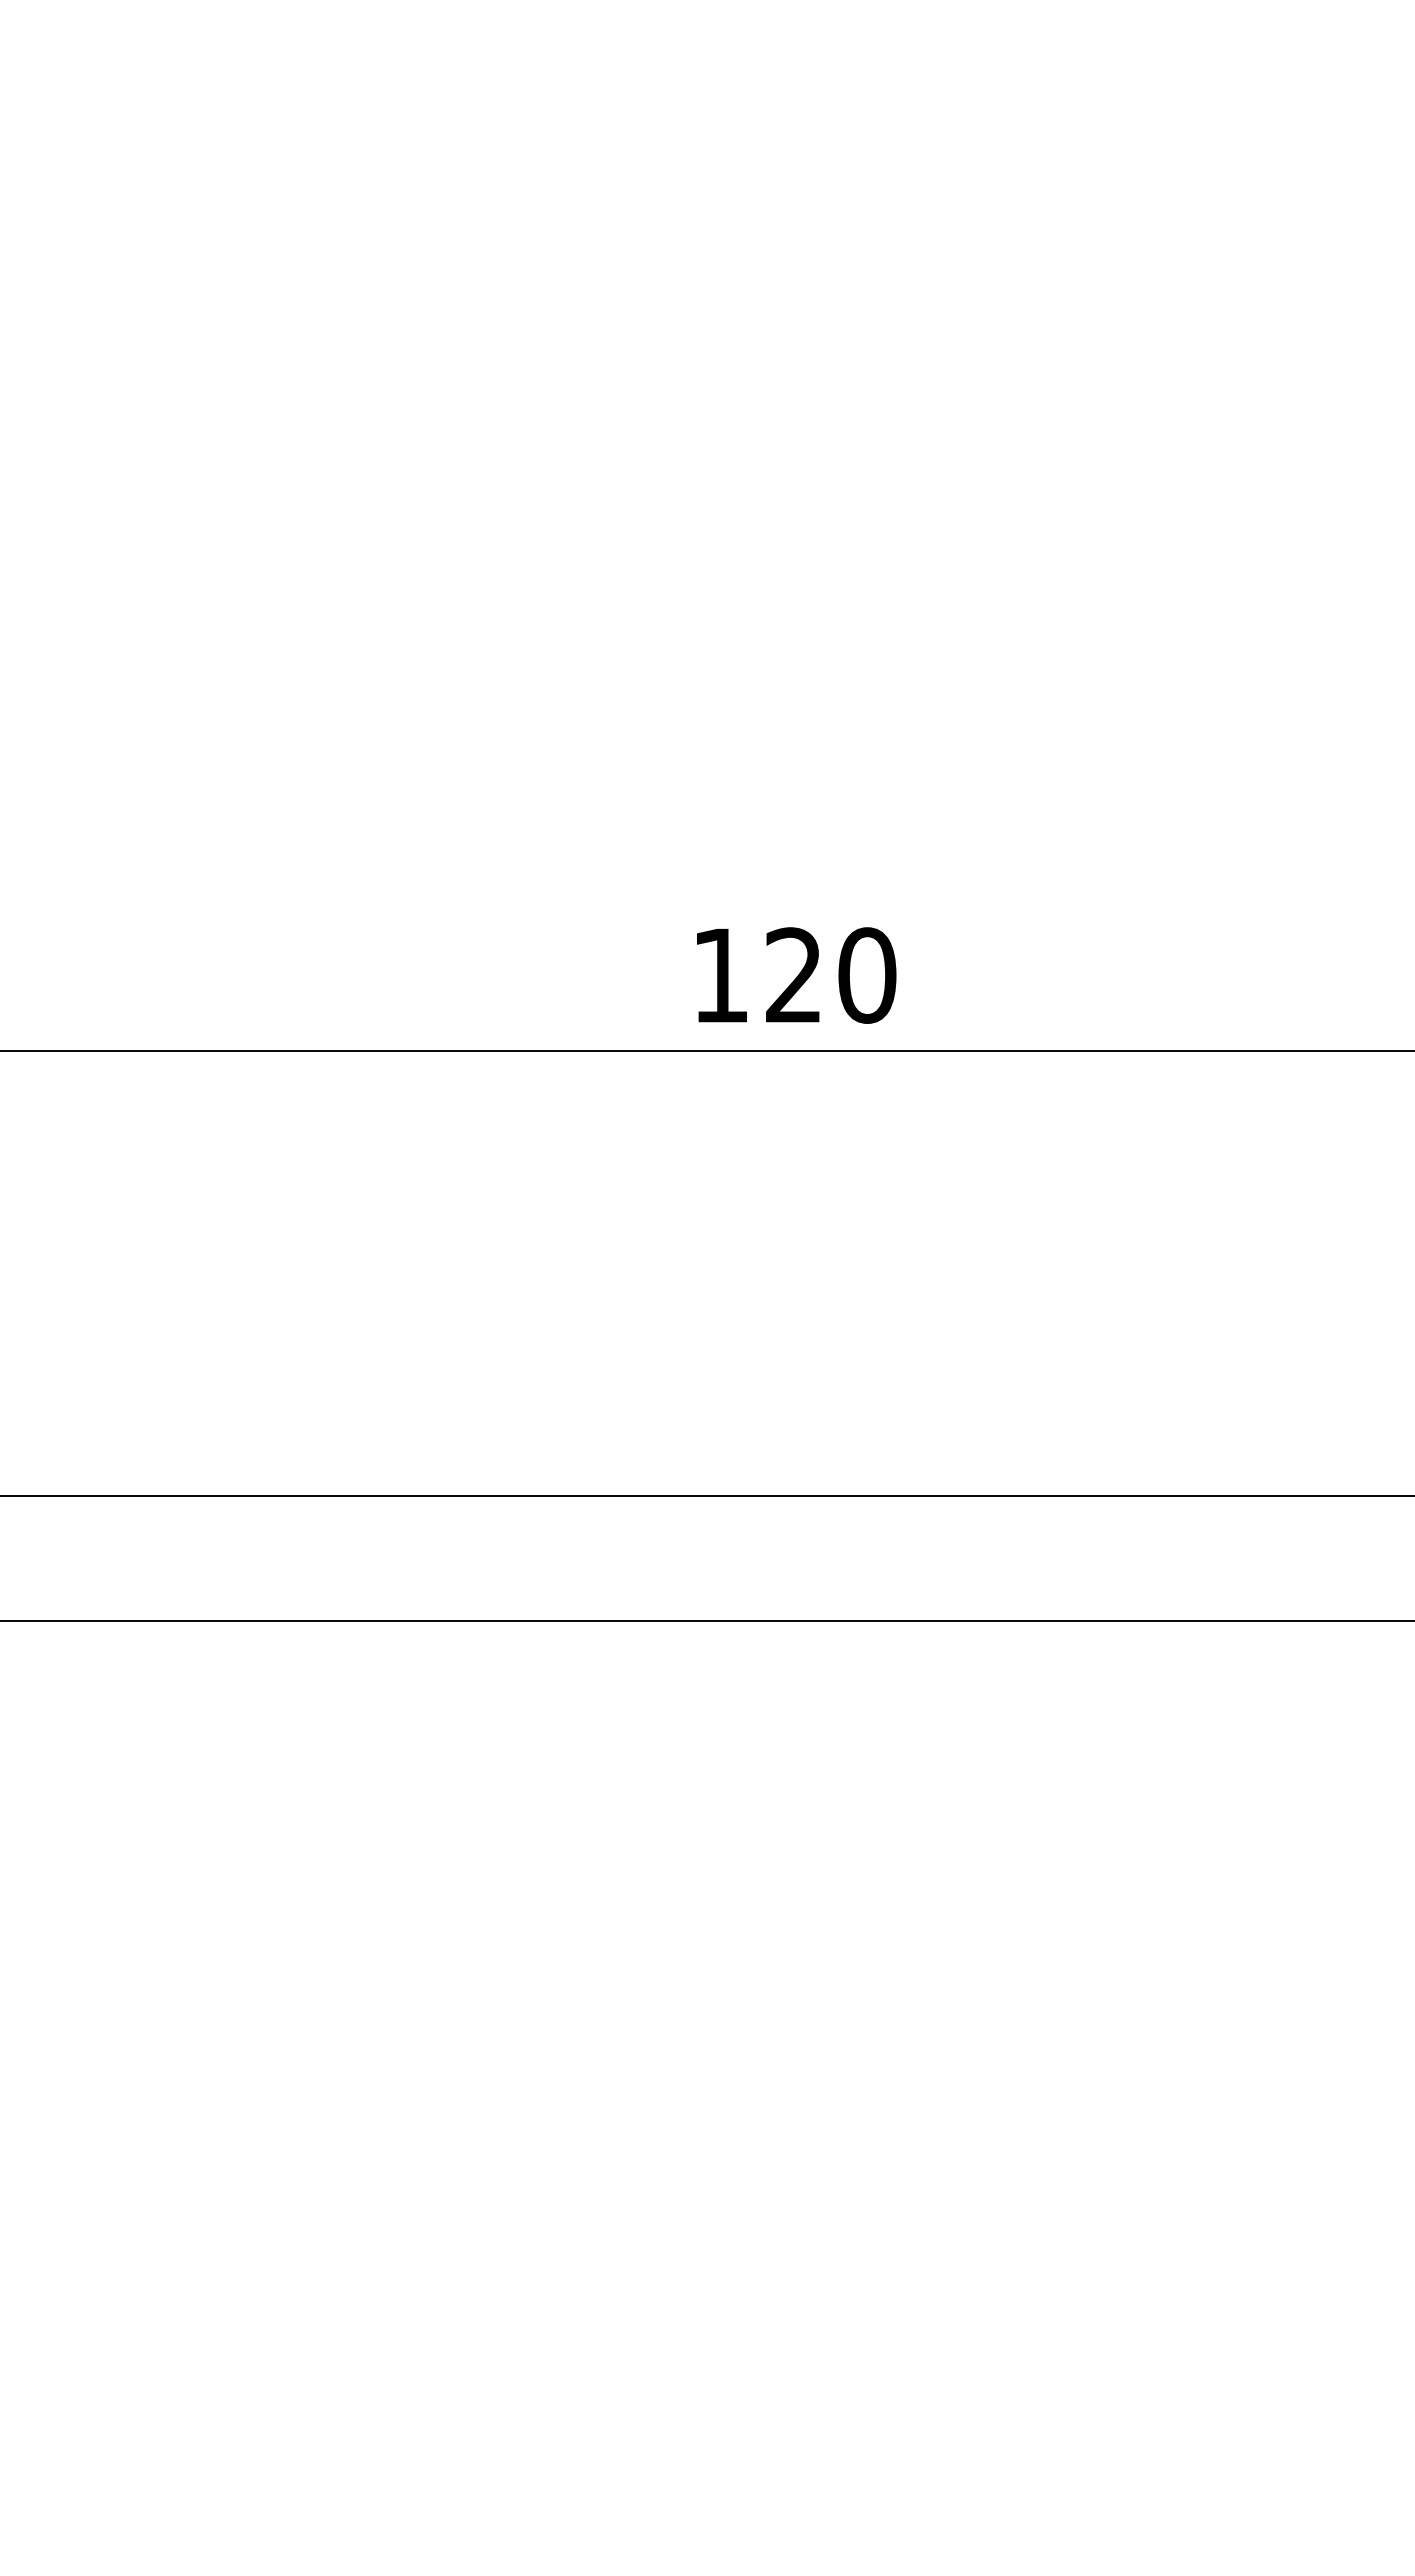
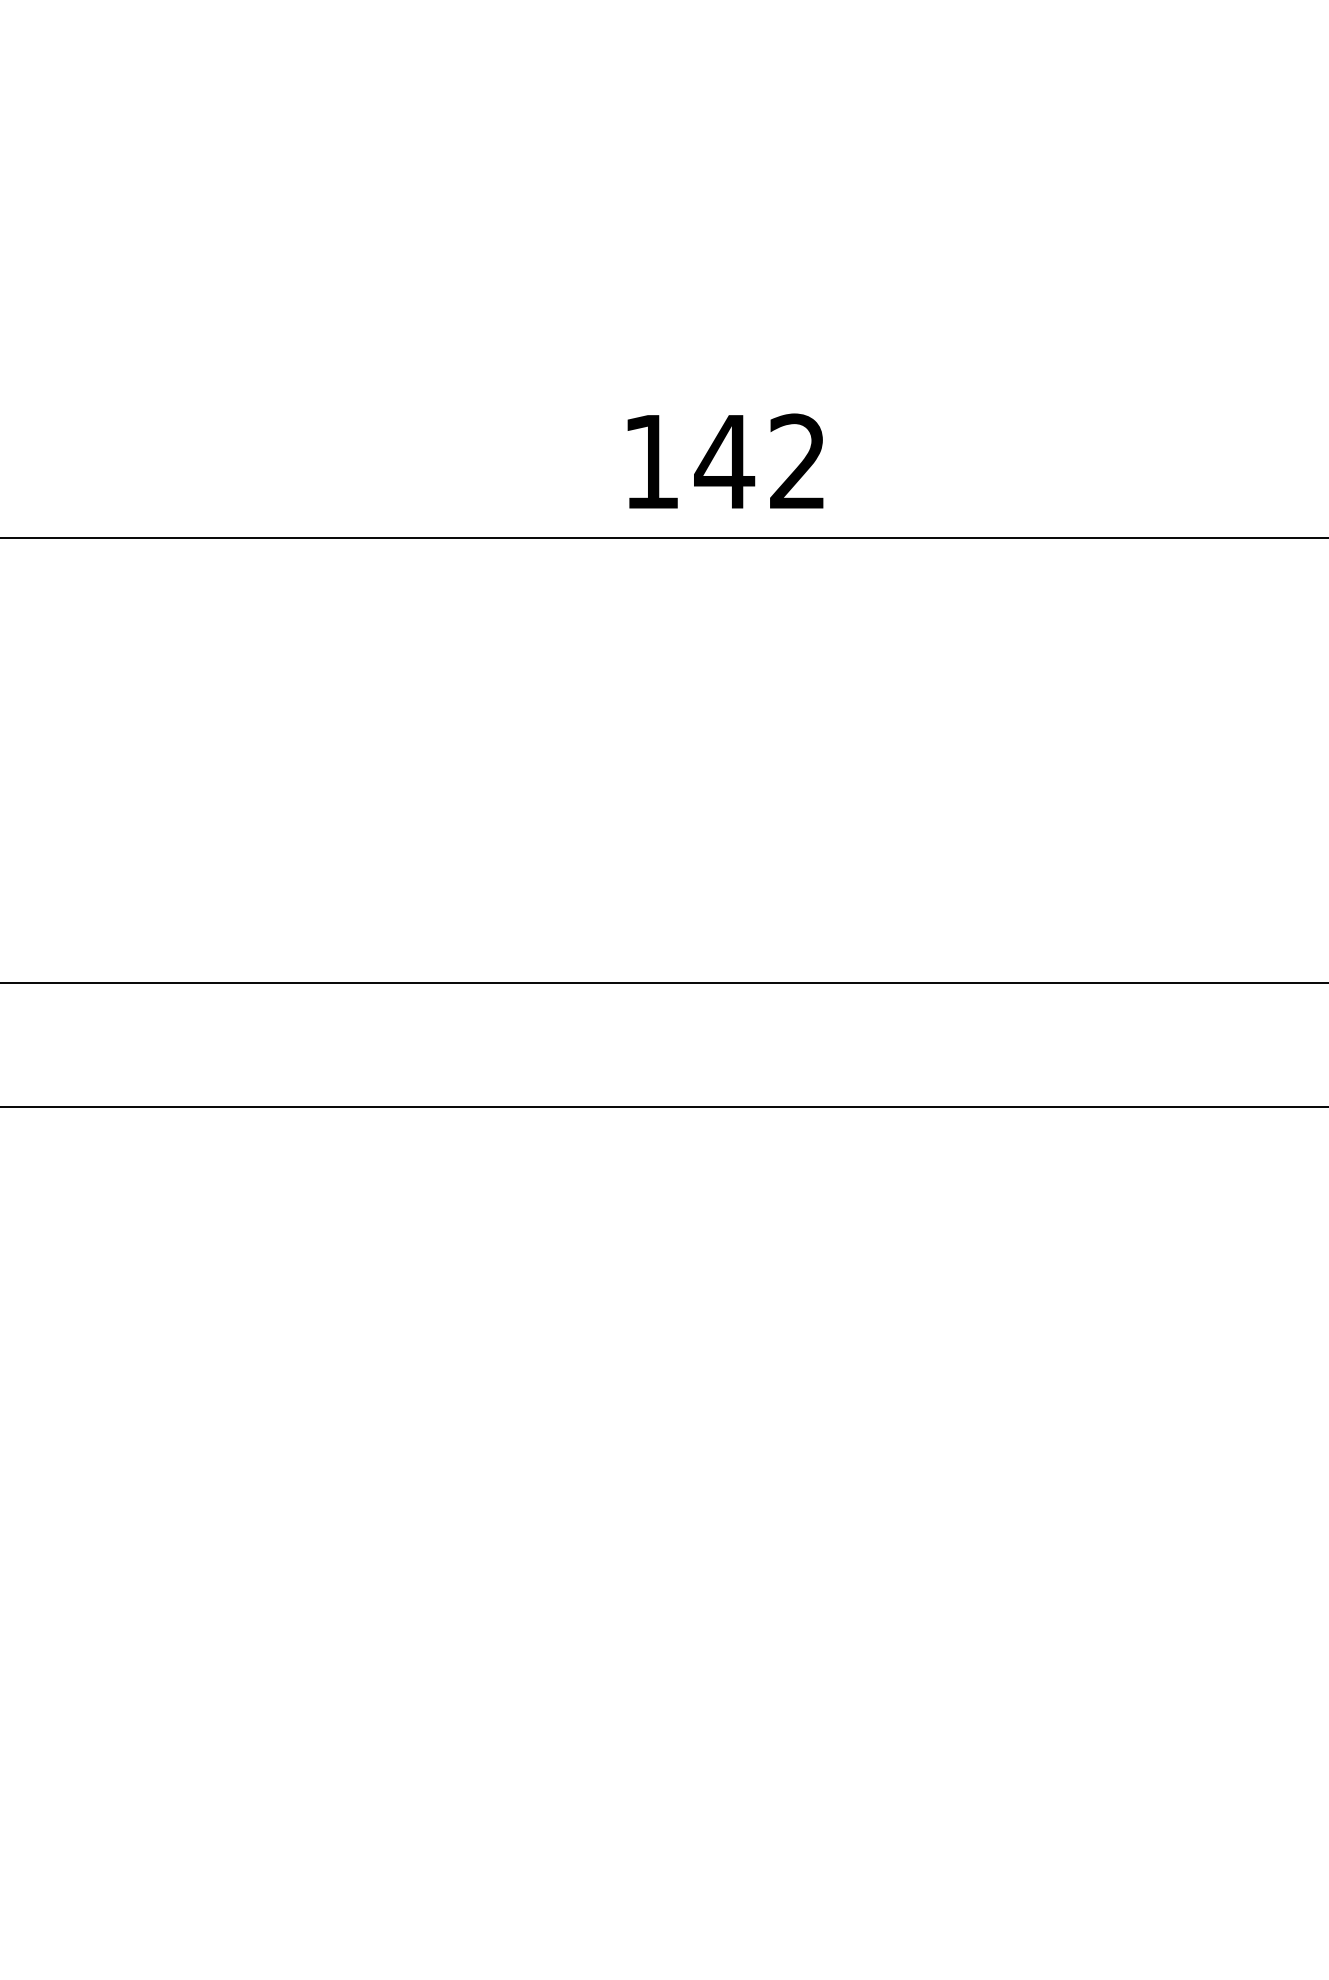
text: (829, 975) -> (760, 461), 120 -> 142

